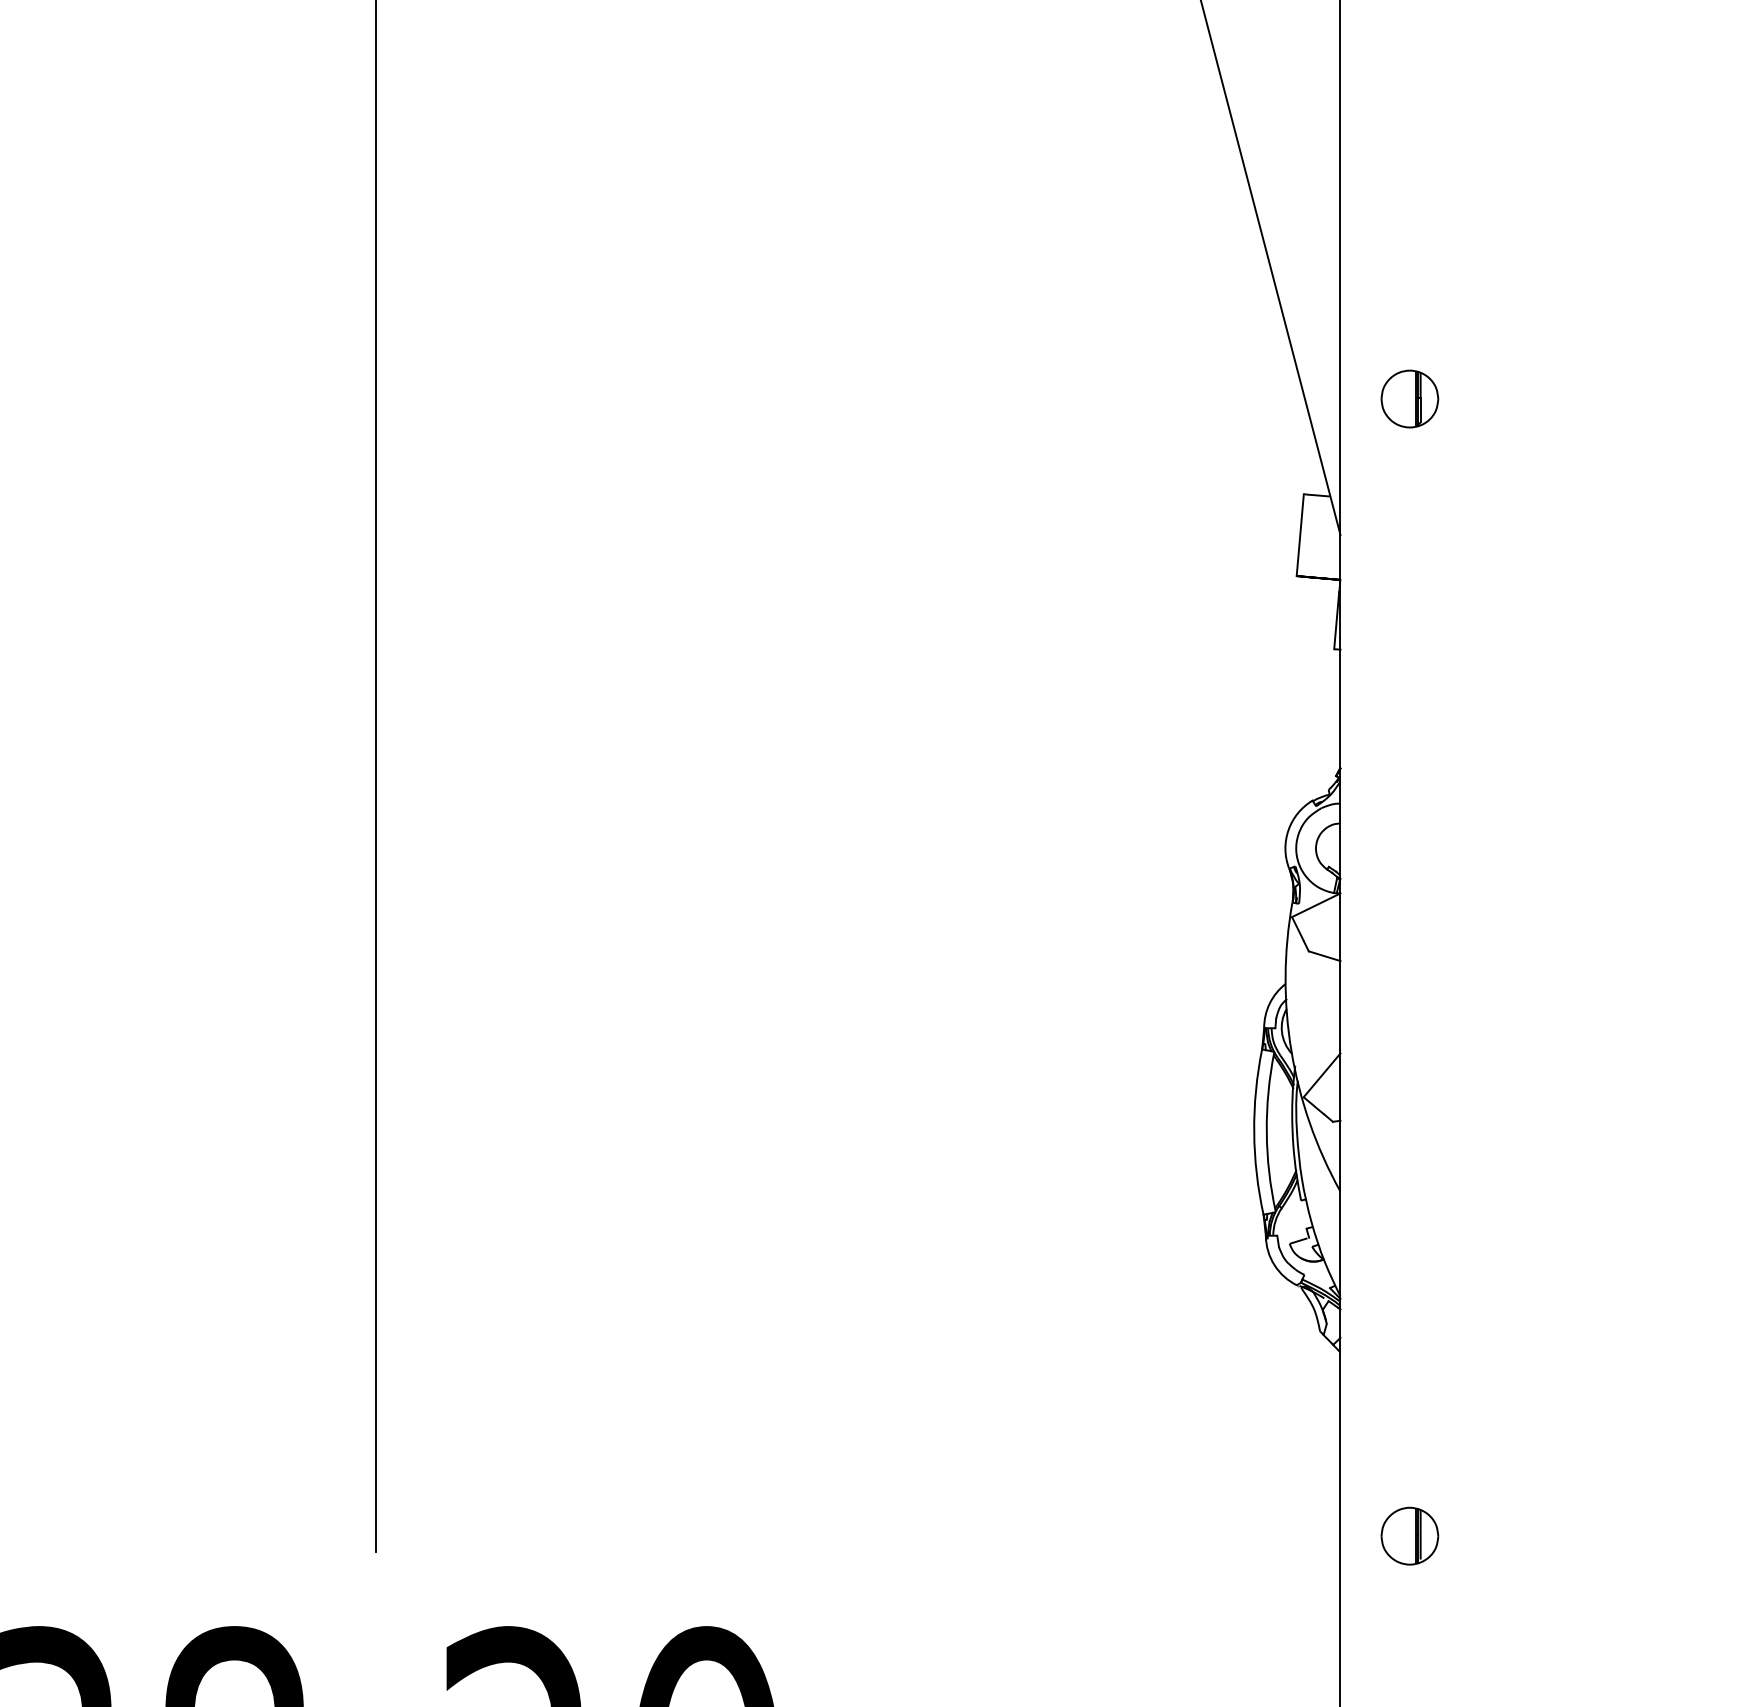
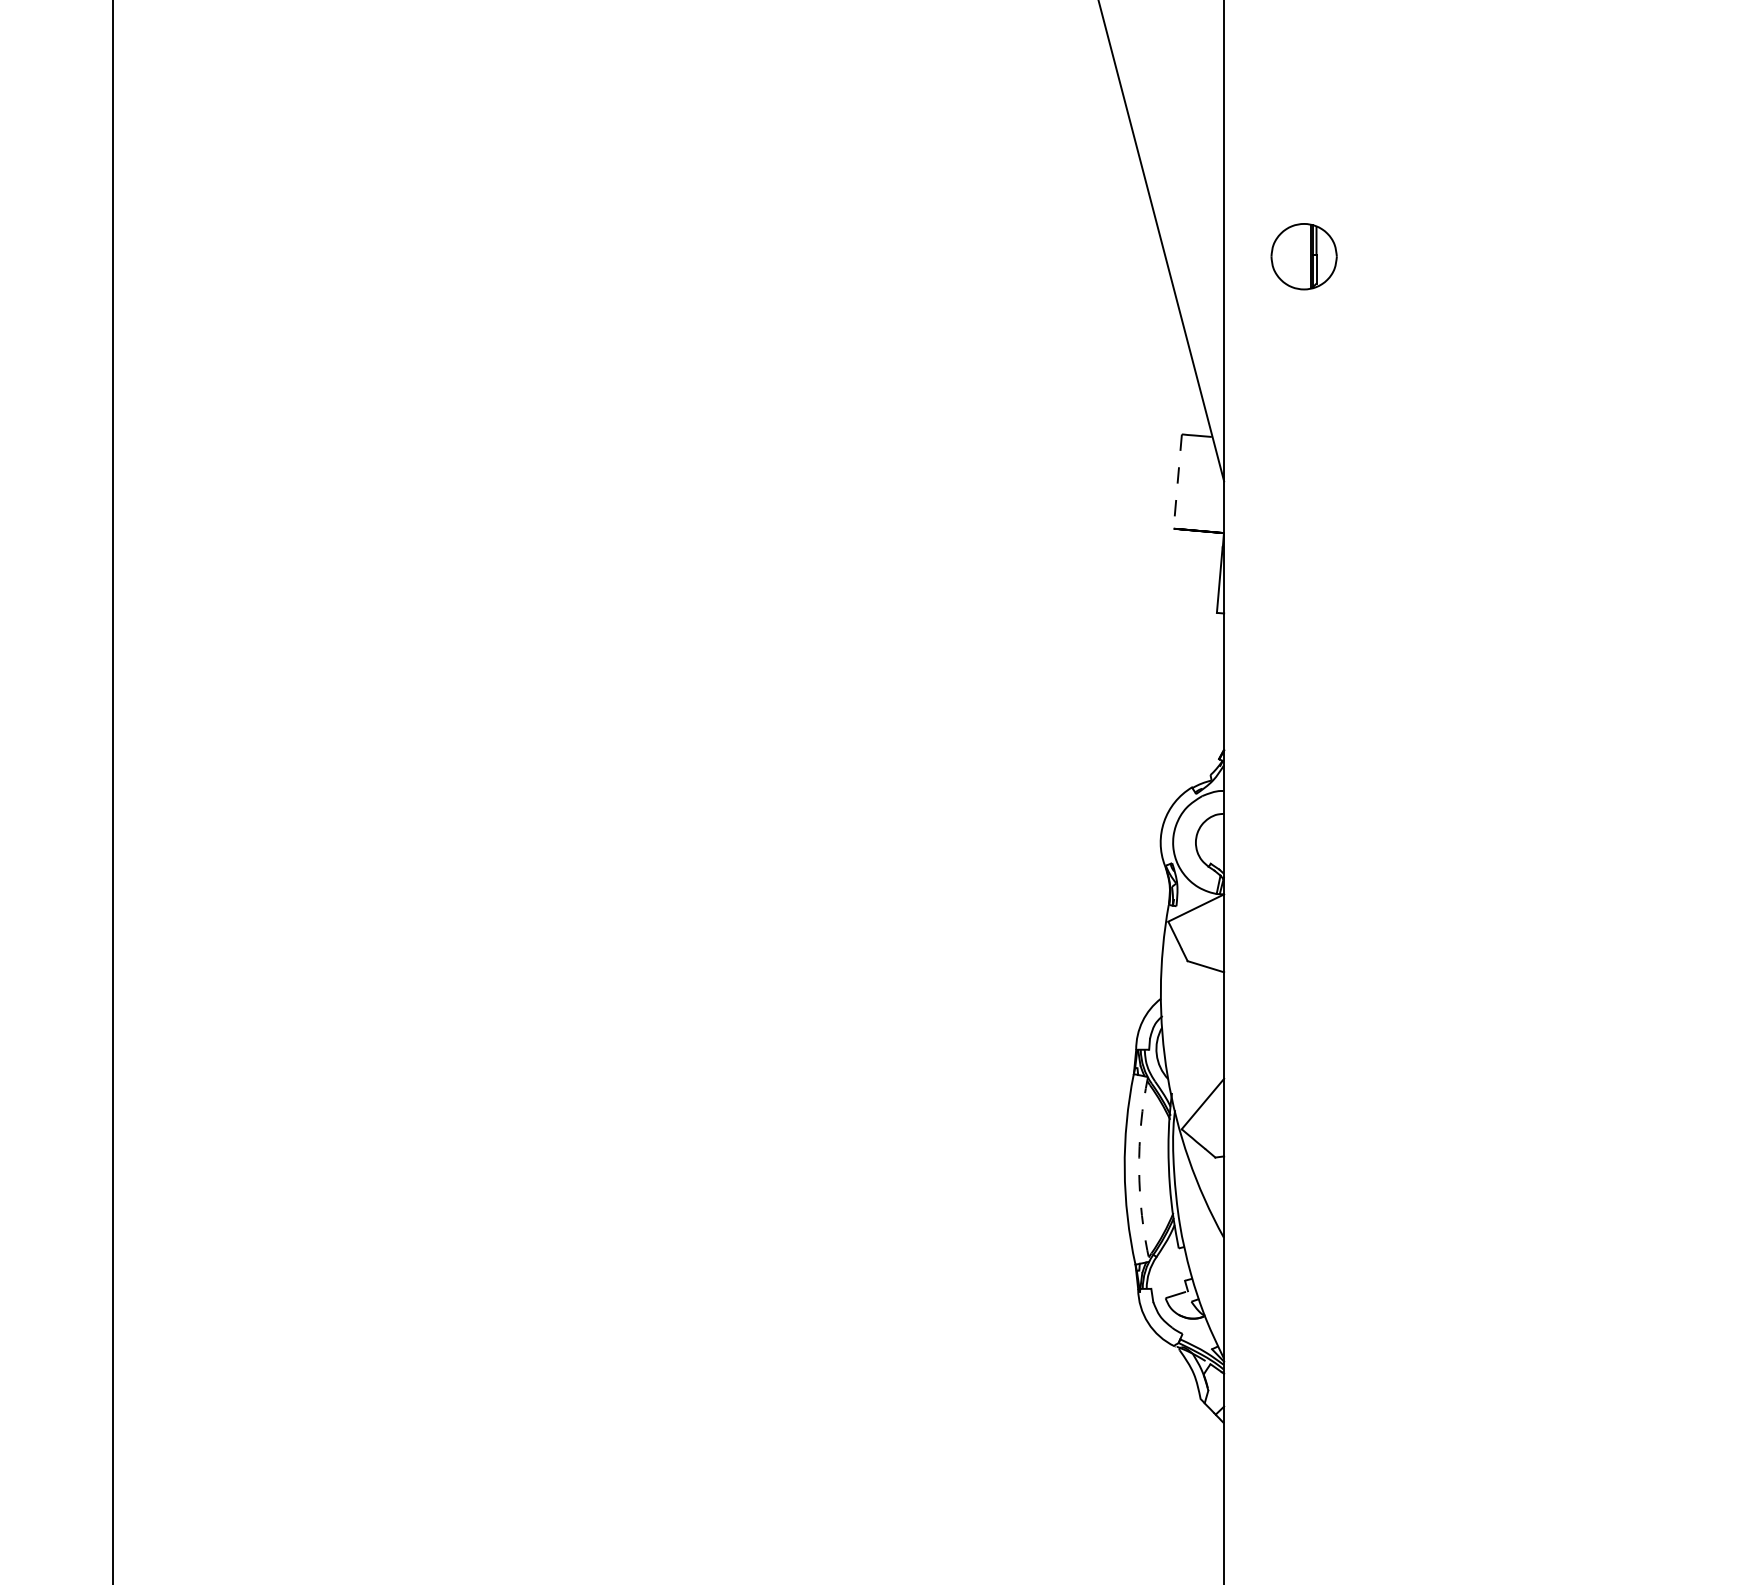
part: (1409, 398) -> (1303, 256), moved
line: (1300, 535) -> (1178, 481), solid -> dashed
arc: (1266, 1132) -> (1138, 1169), solid -> dashed

